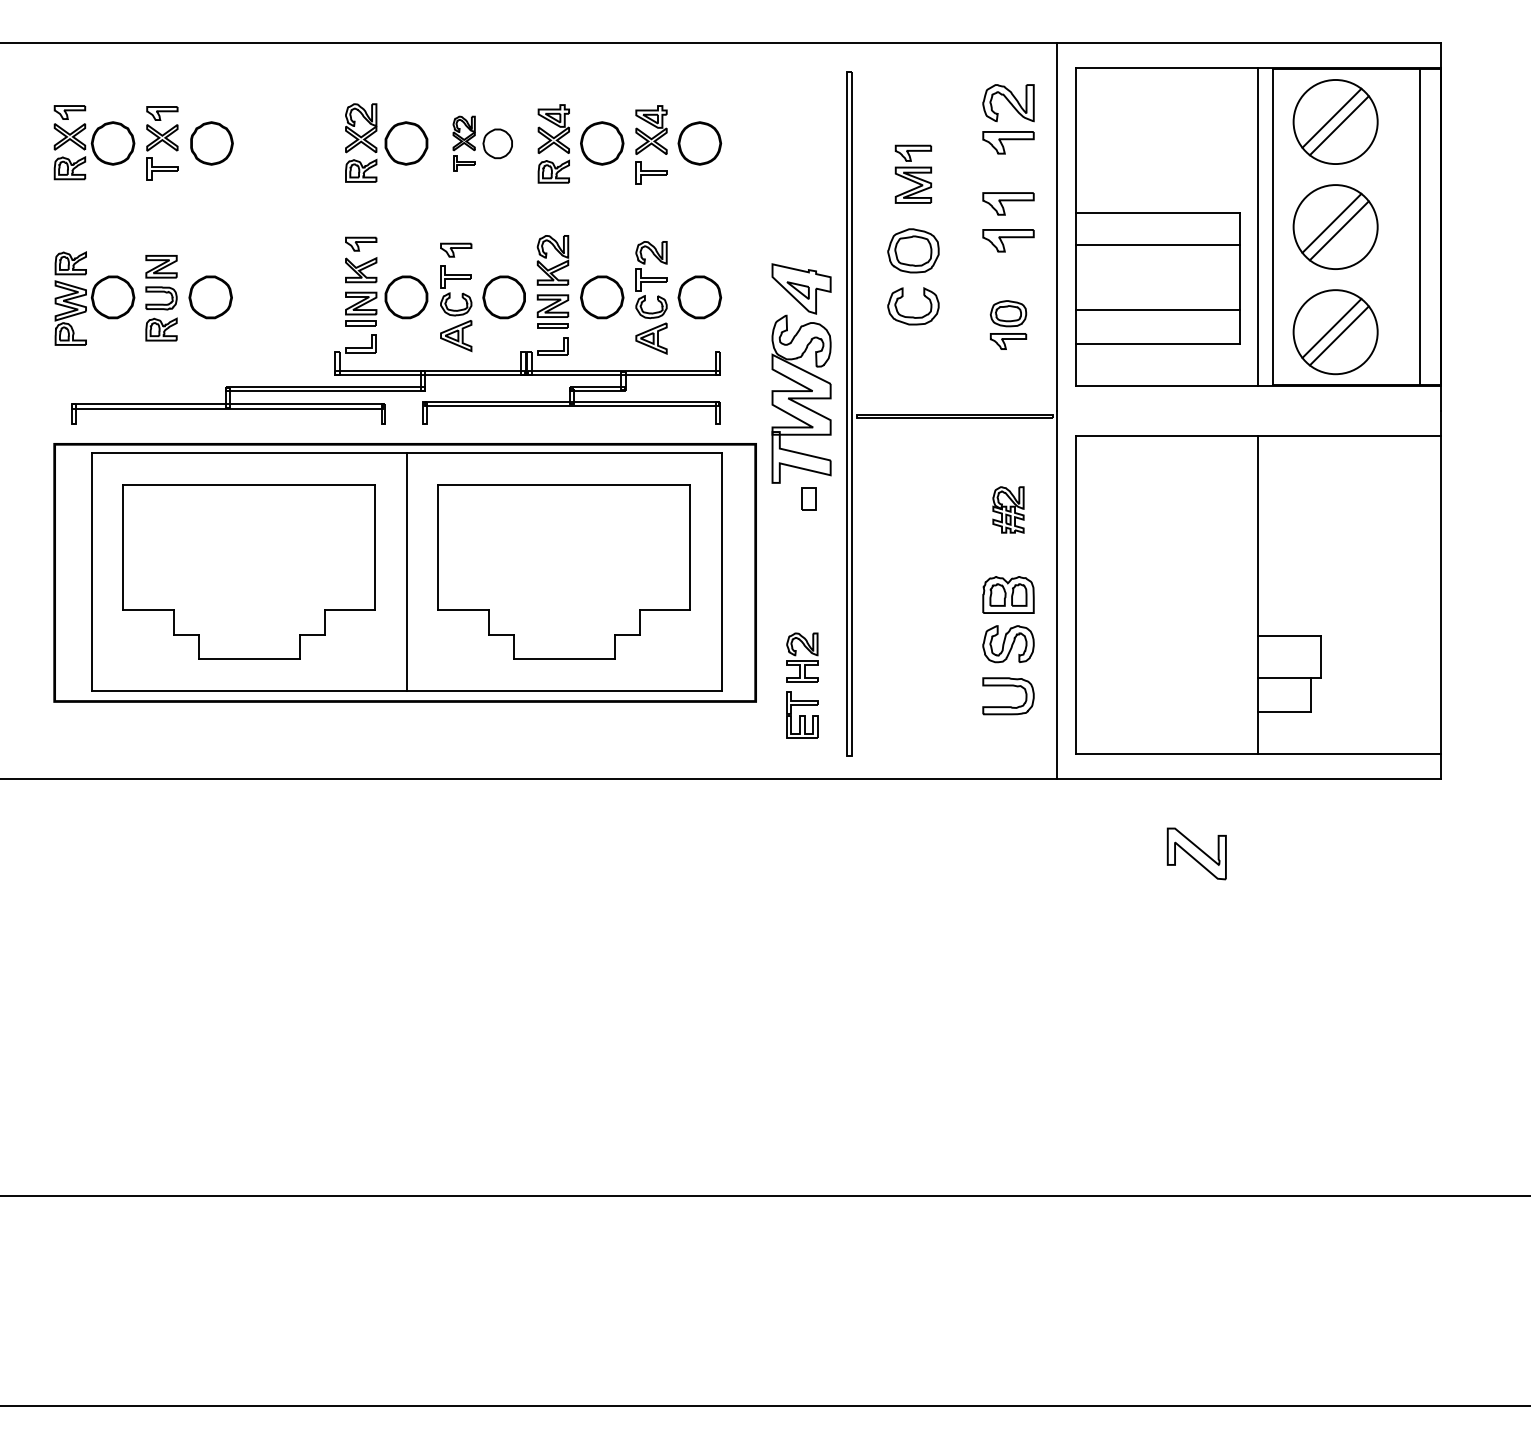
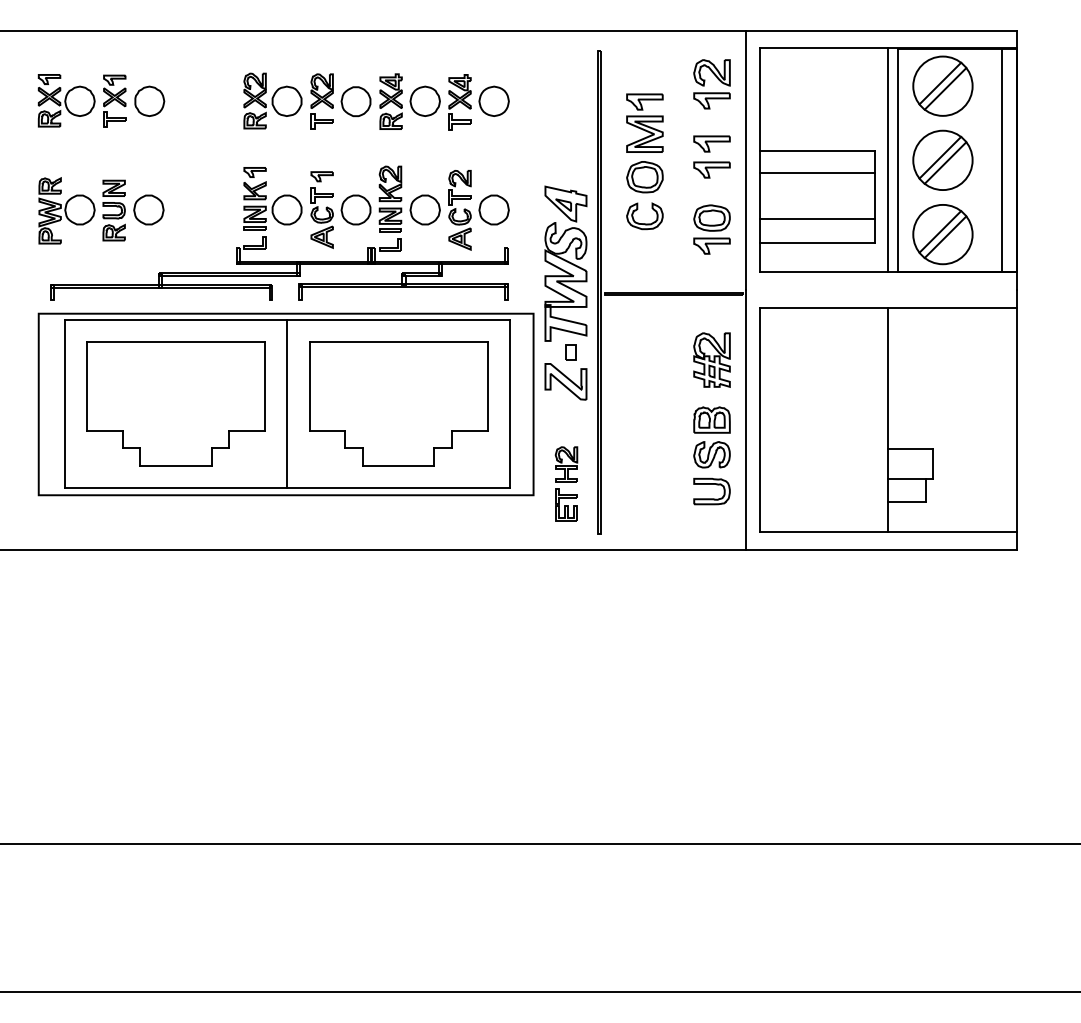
part: (482, 143) -> (340, 101), size x1.43
part: (912, 173) -> (644, 122), size x1.43
part: (1007, 324) -> (711, 229), size x1.43
part: (1007, 509) -> (711, 359), size x1.67
part: (1196, 853) -> (565, 381), moved

